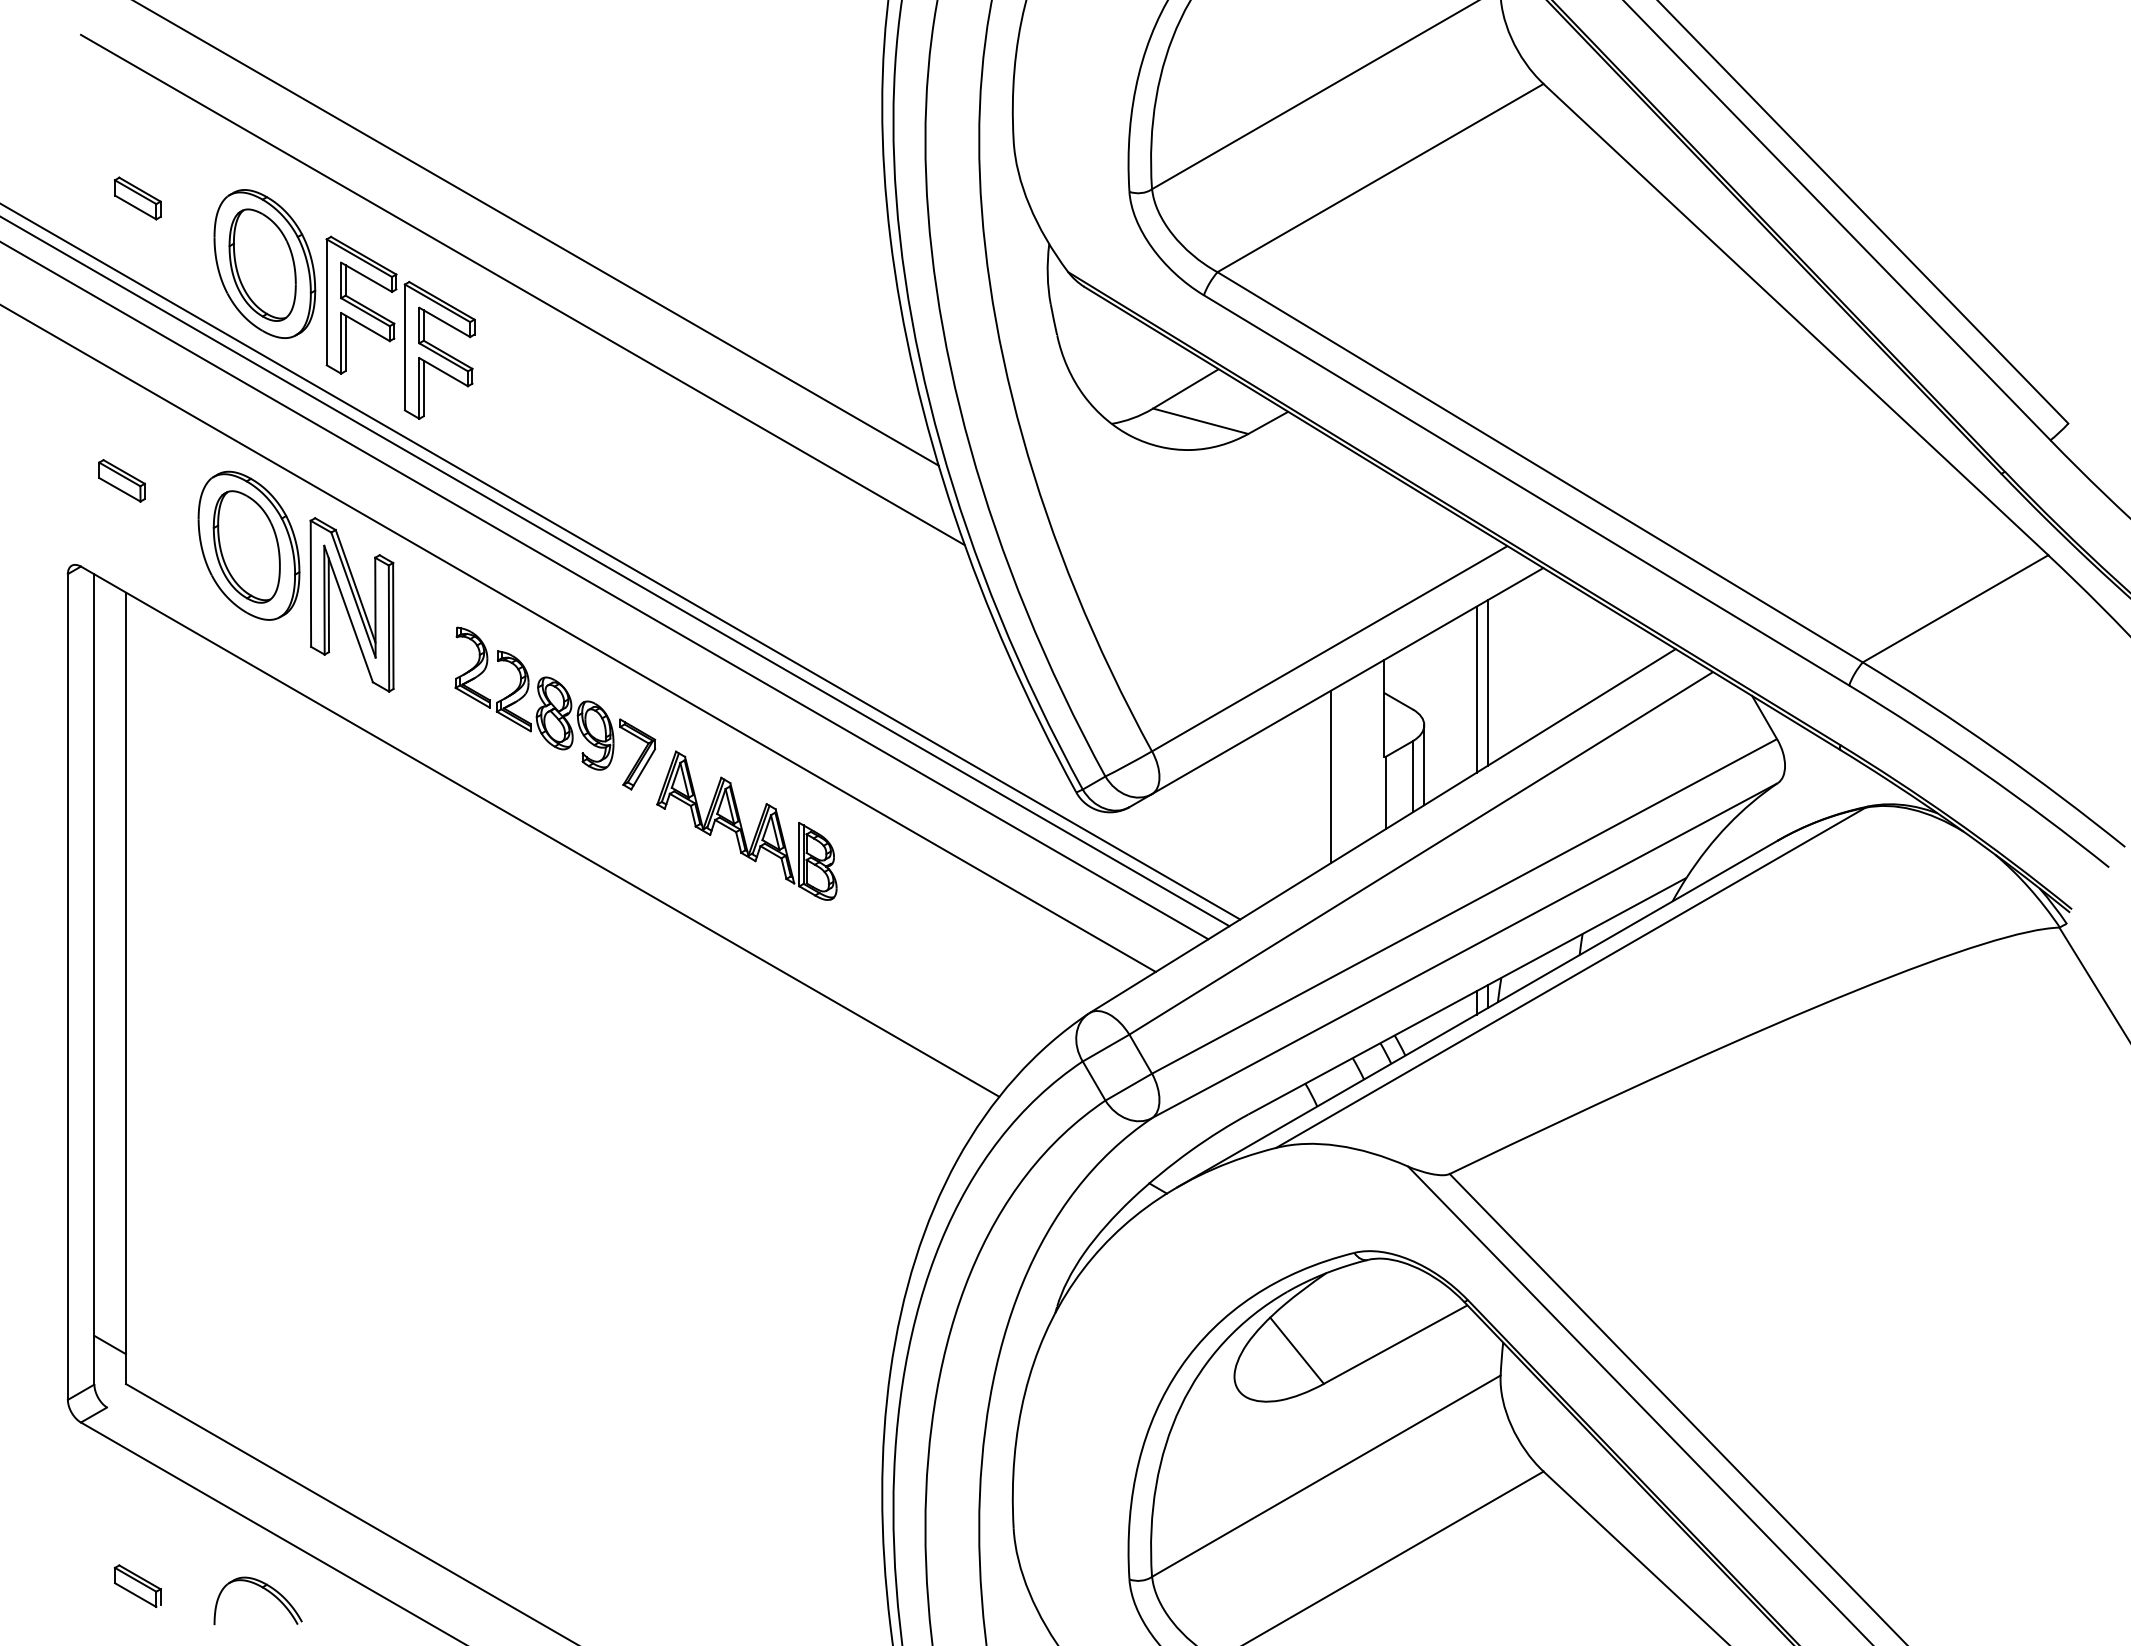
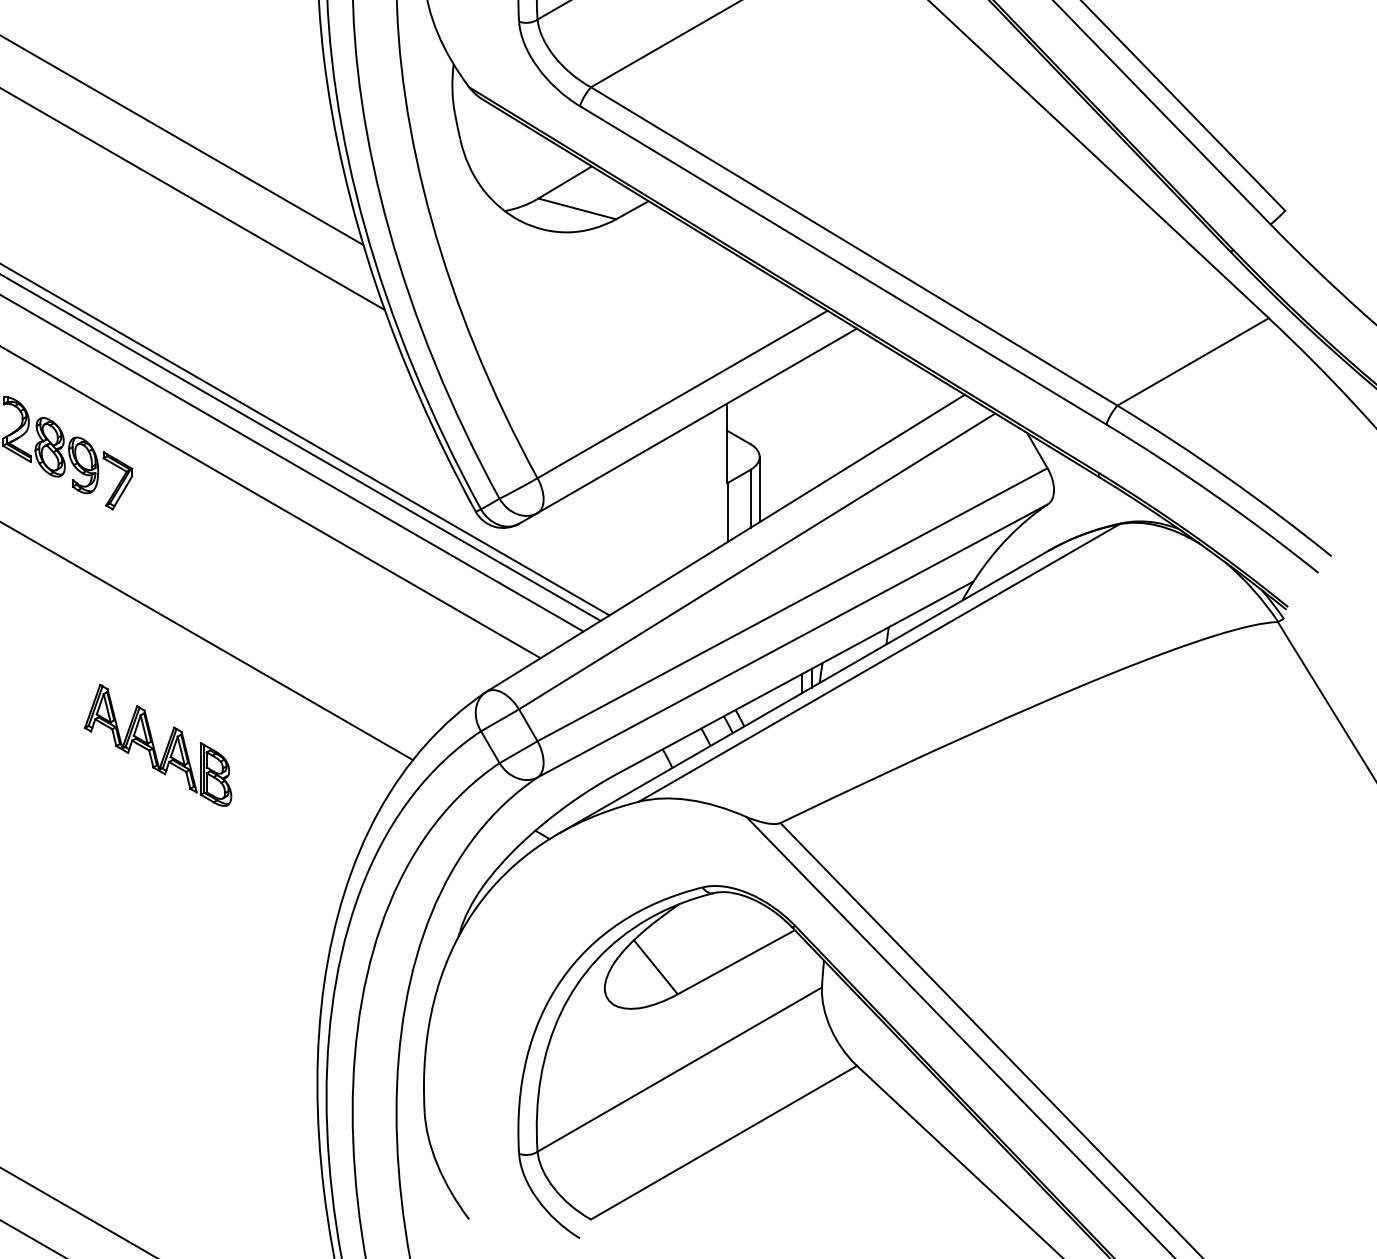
line: (1487, 682) -> (811, 422), removed
line: (1476, 689) -> (802, 427), removed
line: (1331, 776) -> (683, 498), removed
part: (746, 825) -> (157, 745), moved

